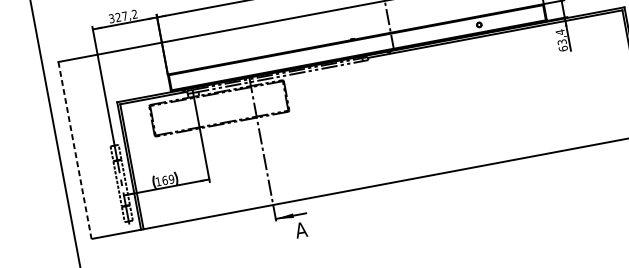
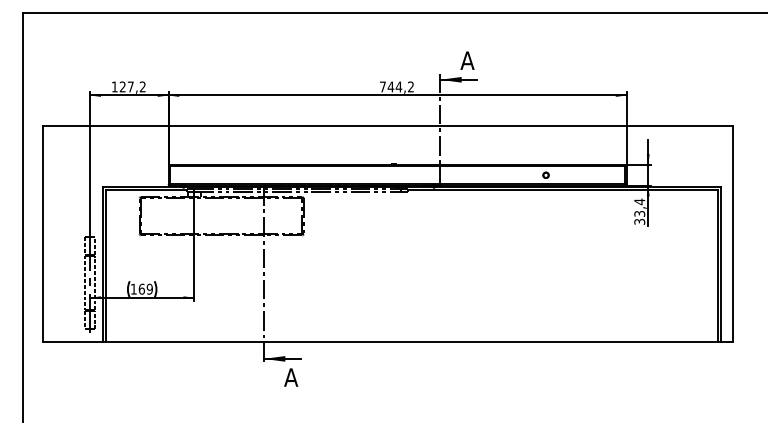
text: (111, 18) -> (114, 86), 327,2 -> 127,2
text: (563, 48) -> (639, 221), 63,4 -> 33,4
line: (75, 150) -> (42, 234), dashed -> solid

